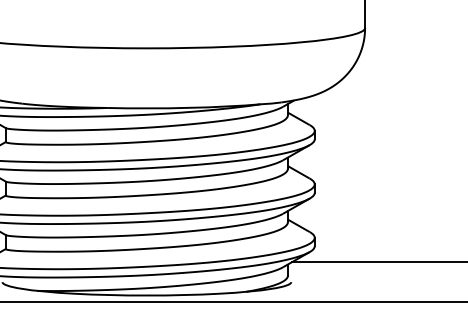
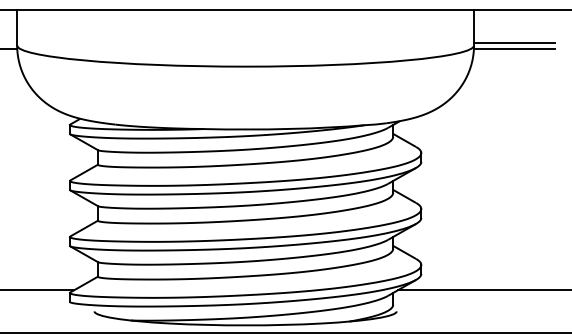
line: (402, 25) -> (513, 42), added
line: (402, 31) -> (513, 49), added

